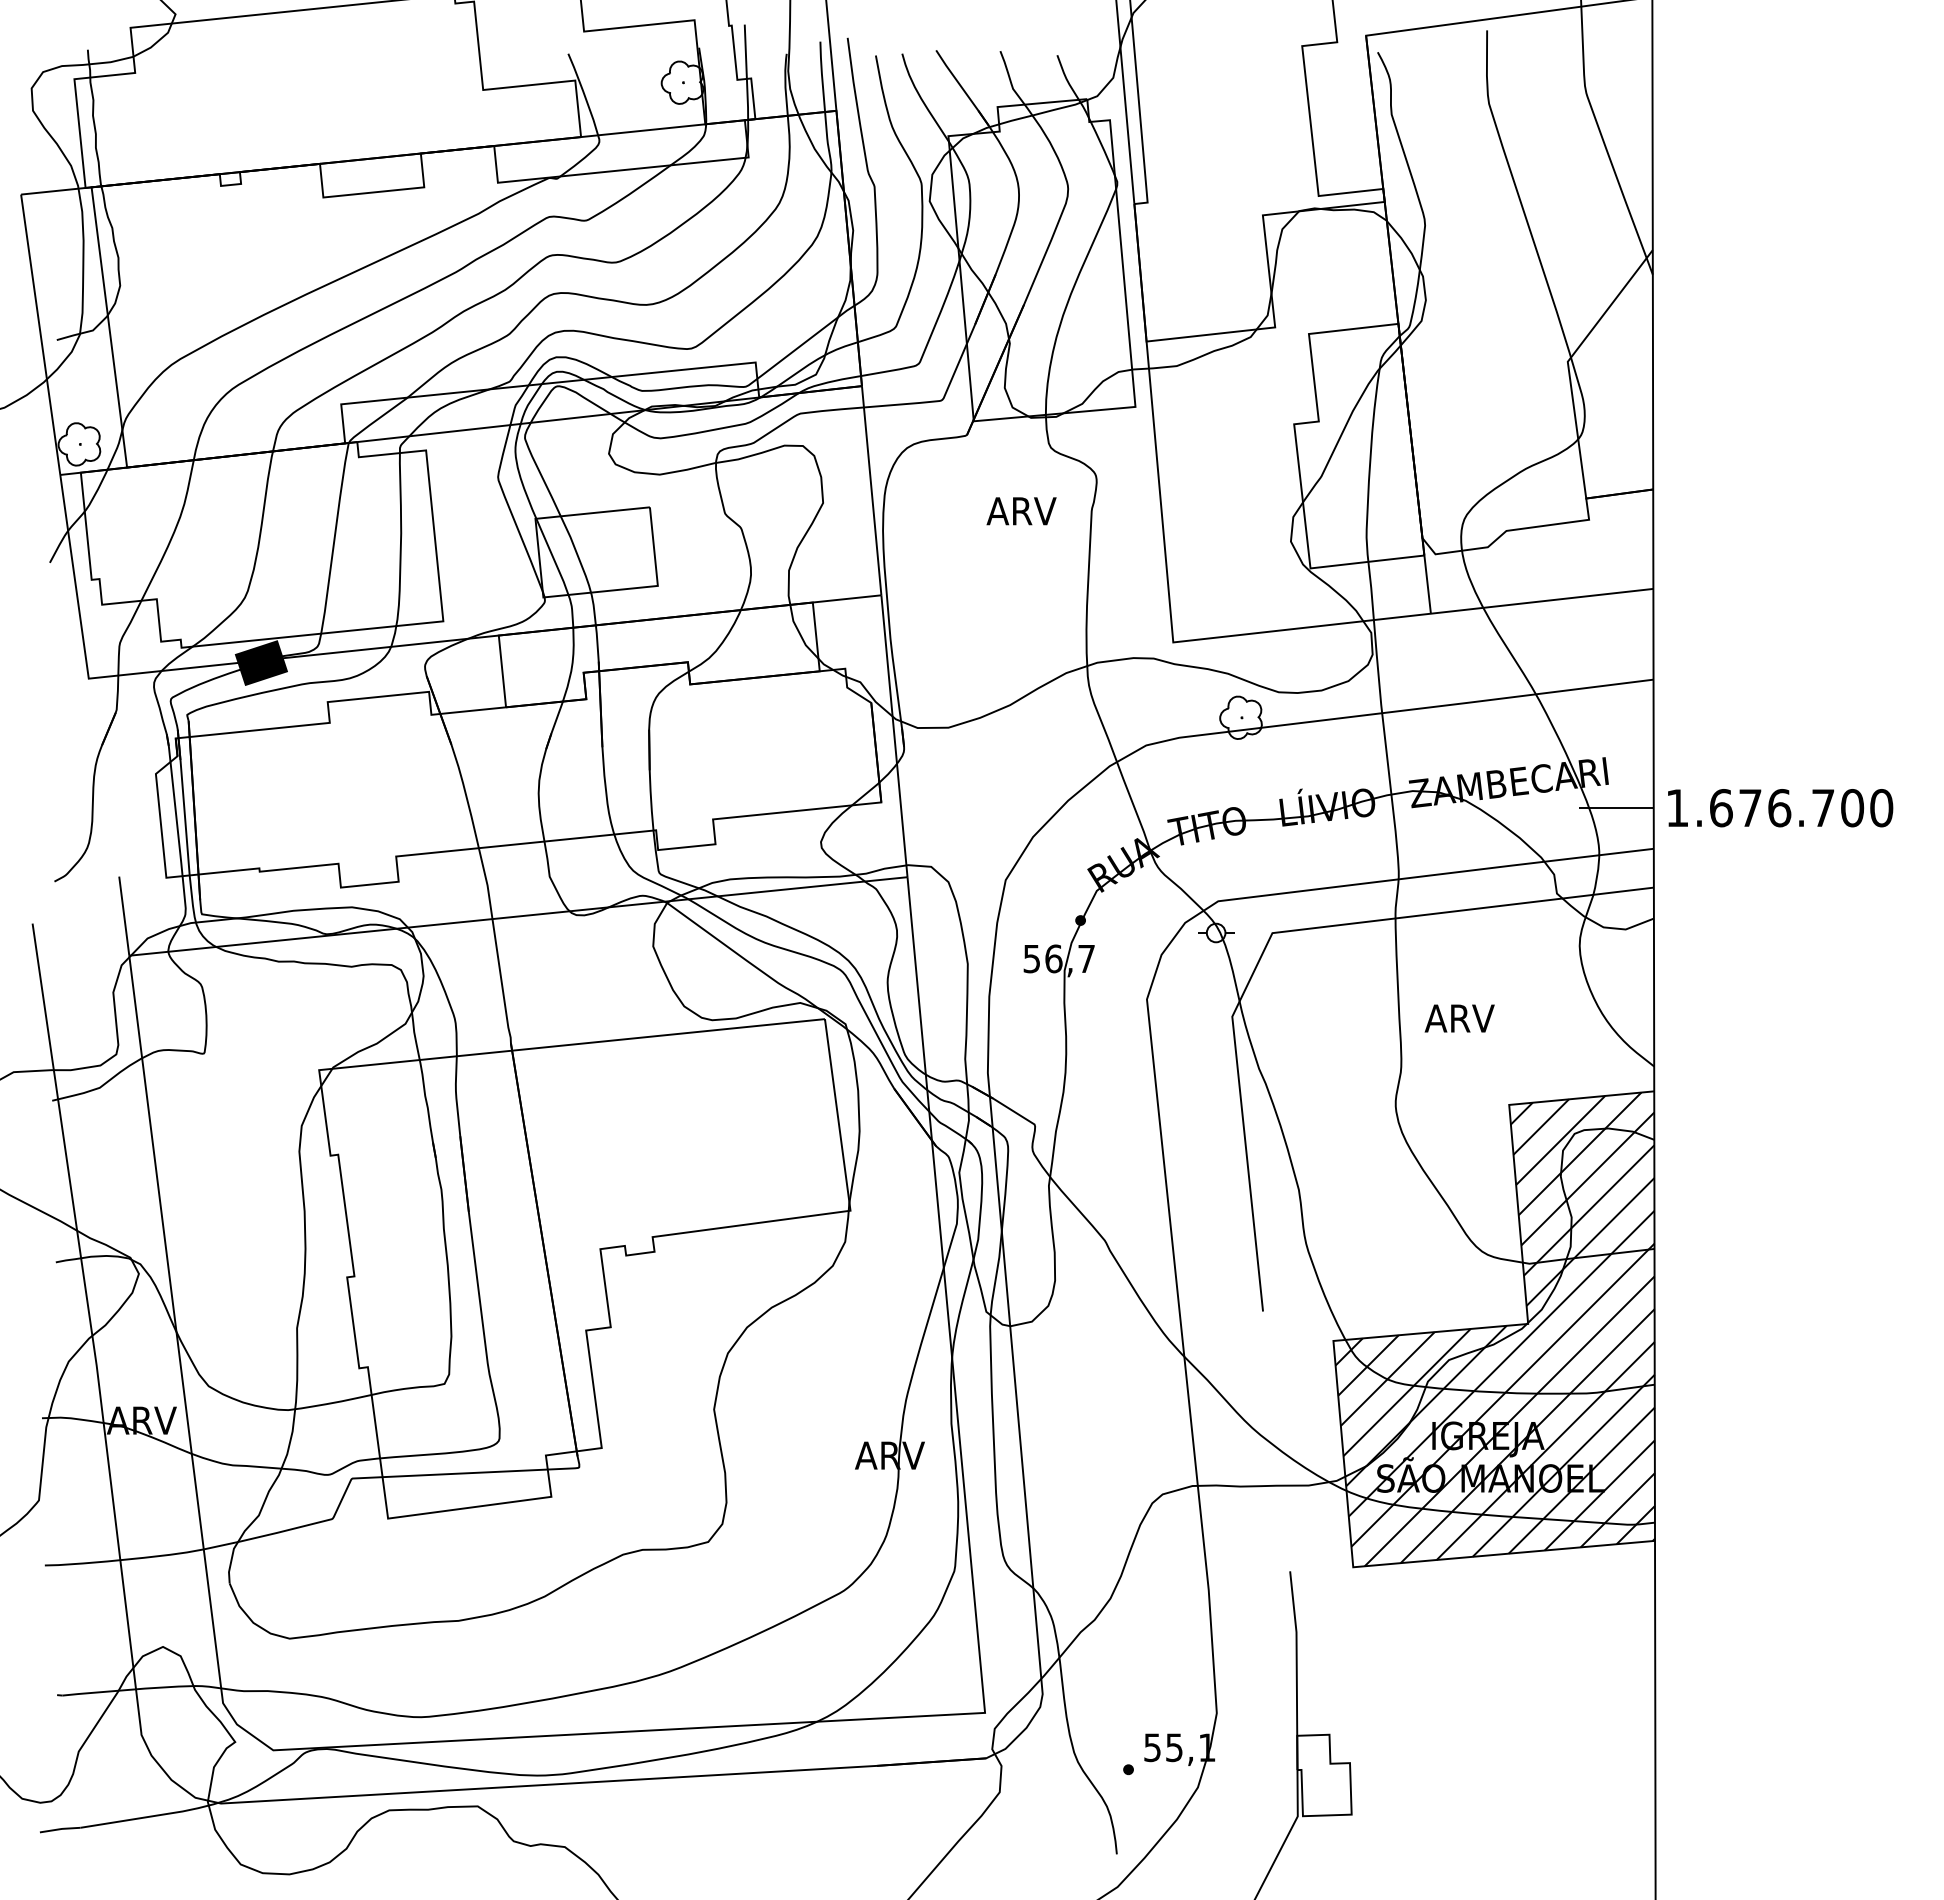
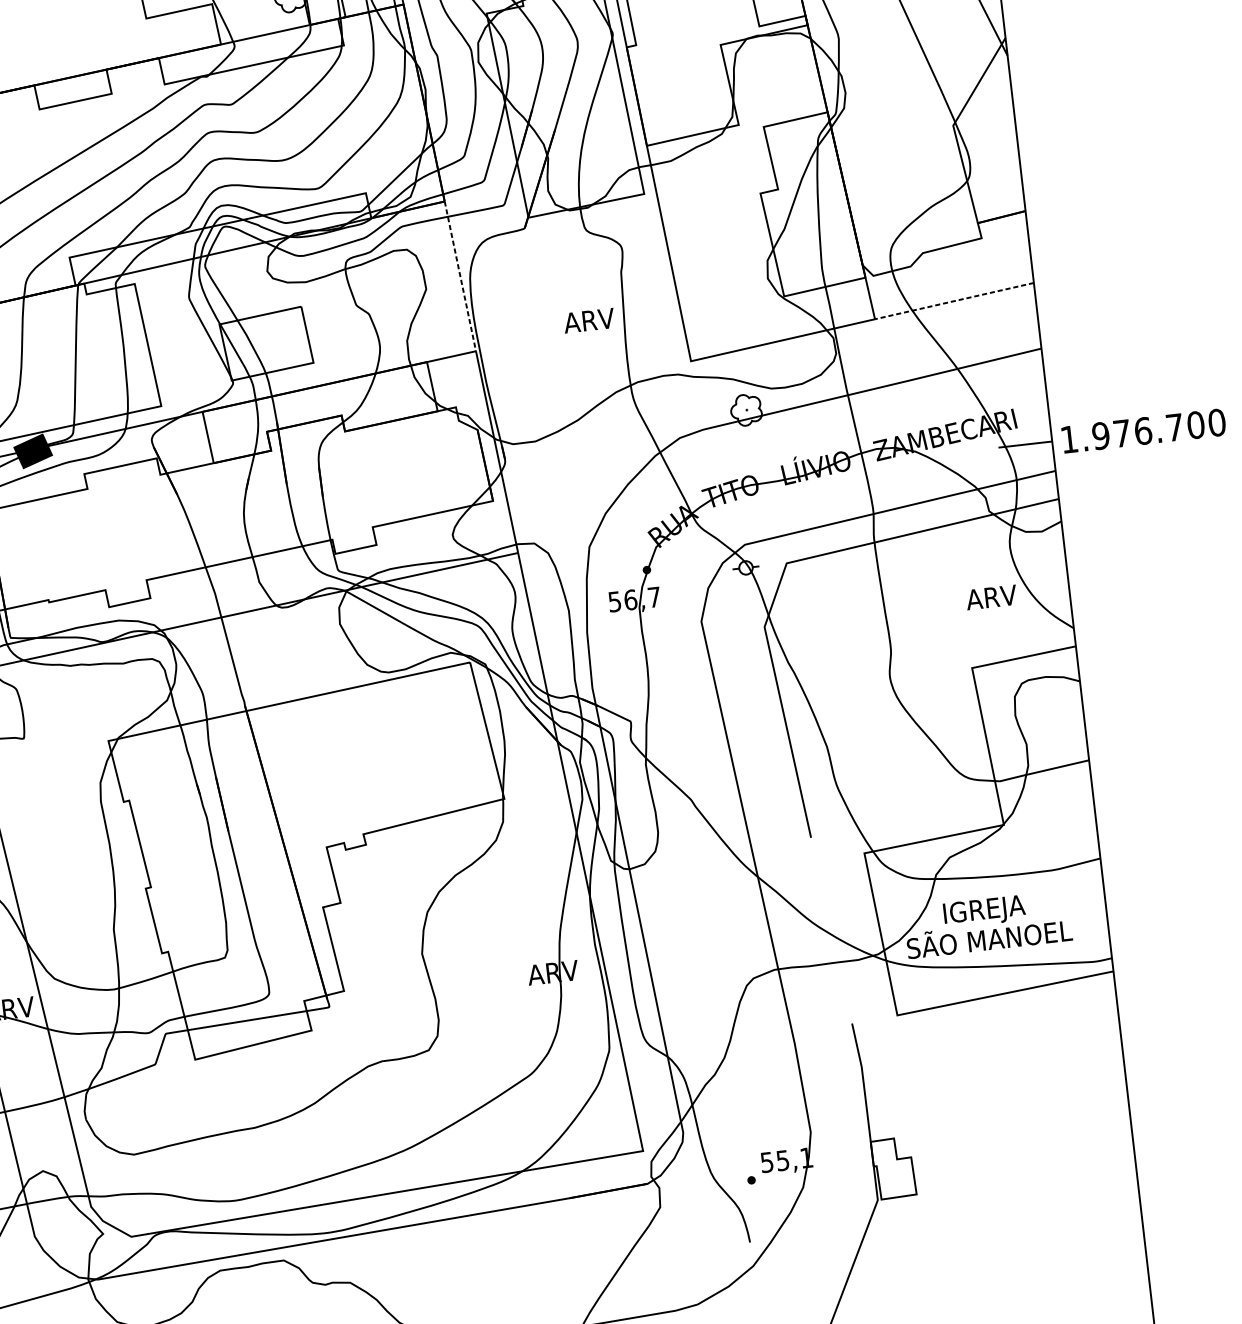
line: (871, 491) -> (460, 276), solid -> dashed
text: (1021, 511) -> (589, 320), moved
line: (1542, 601) -> (954, 301), solid -> dashed
text: (1720, 808) -> (1100, 436), 1.676.700 -> 1.976.700
text: (1459, 1018) -> (991, 597), moved
hatch: (1494, 1329) -> (980, 831), removed

